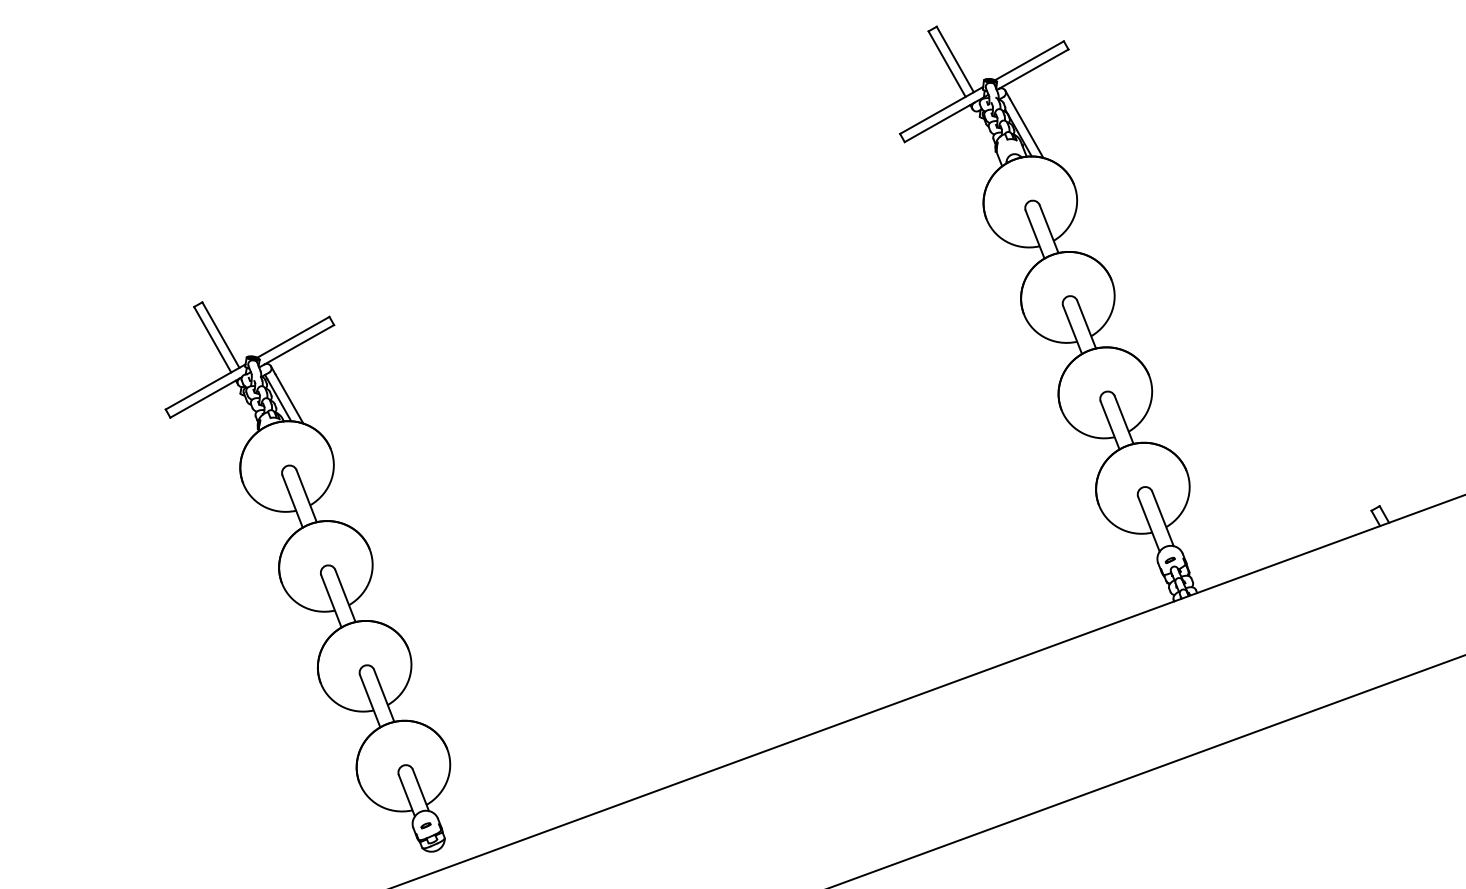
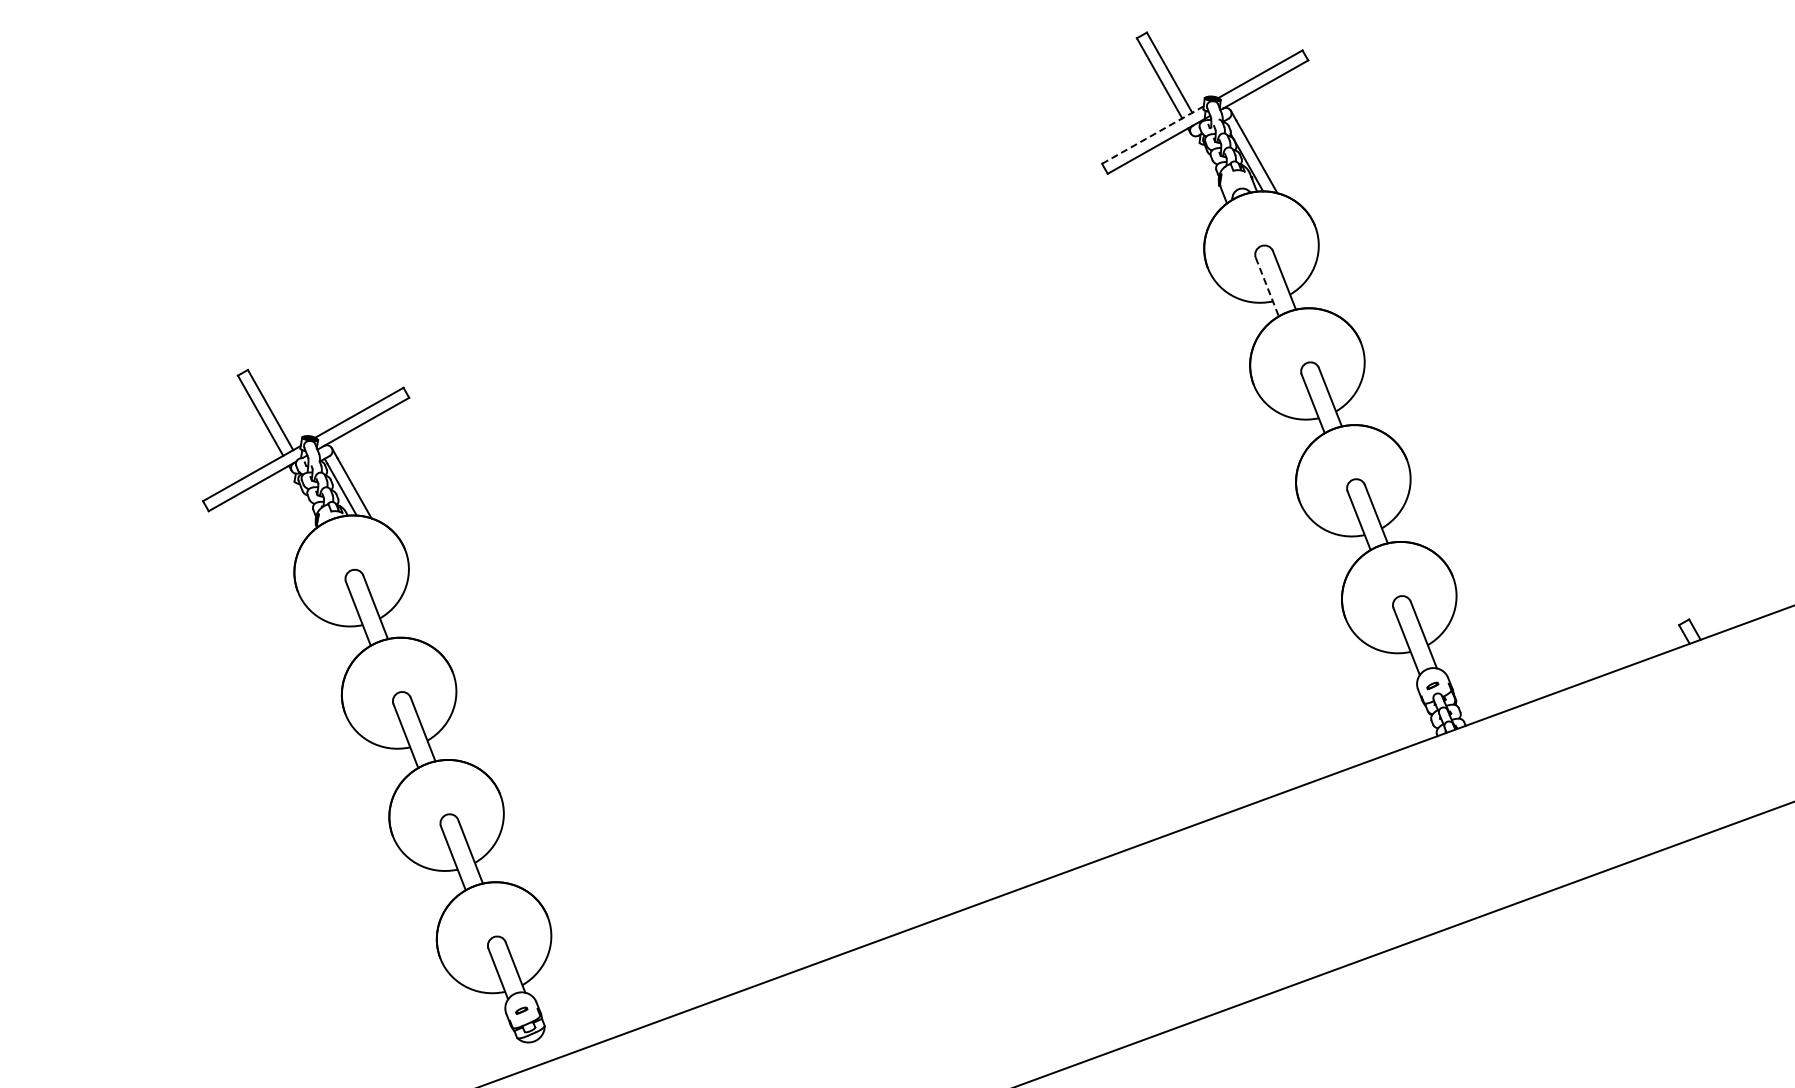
line: (942, 109) -> (1153, 134), solid -> dashed
line: (1035, 234) -> (1267, 287), solid -> dashed

